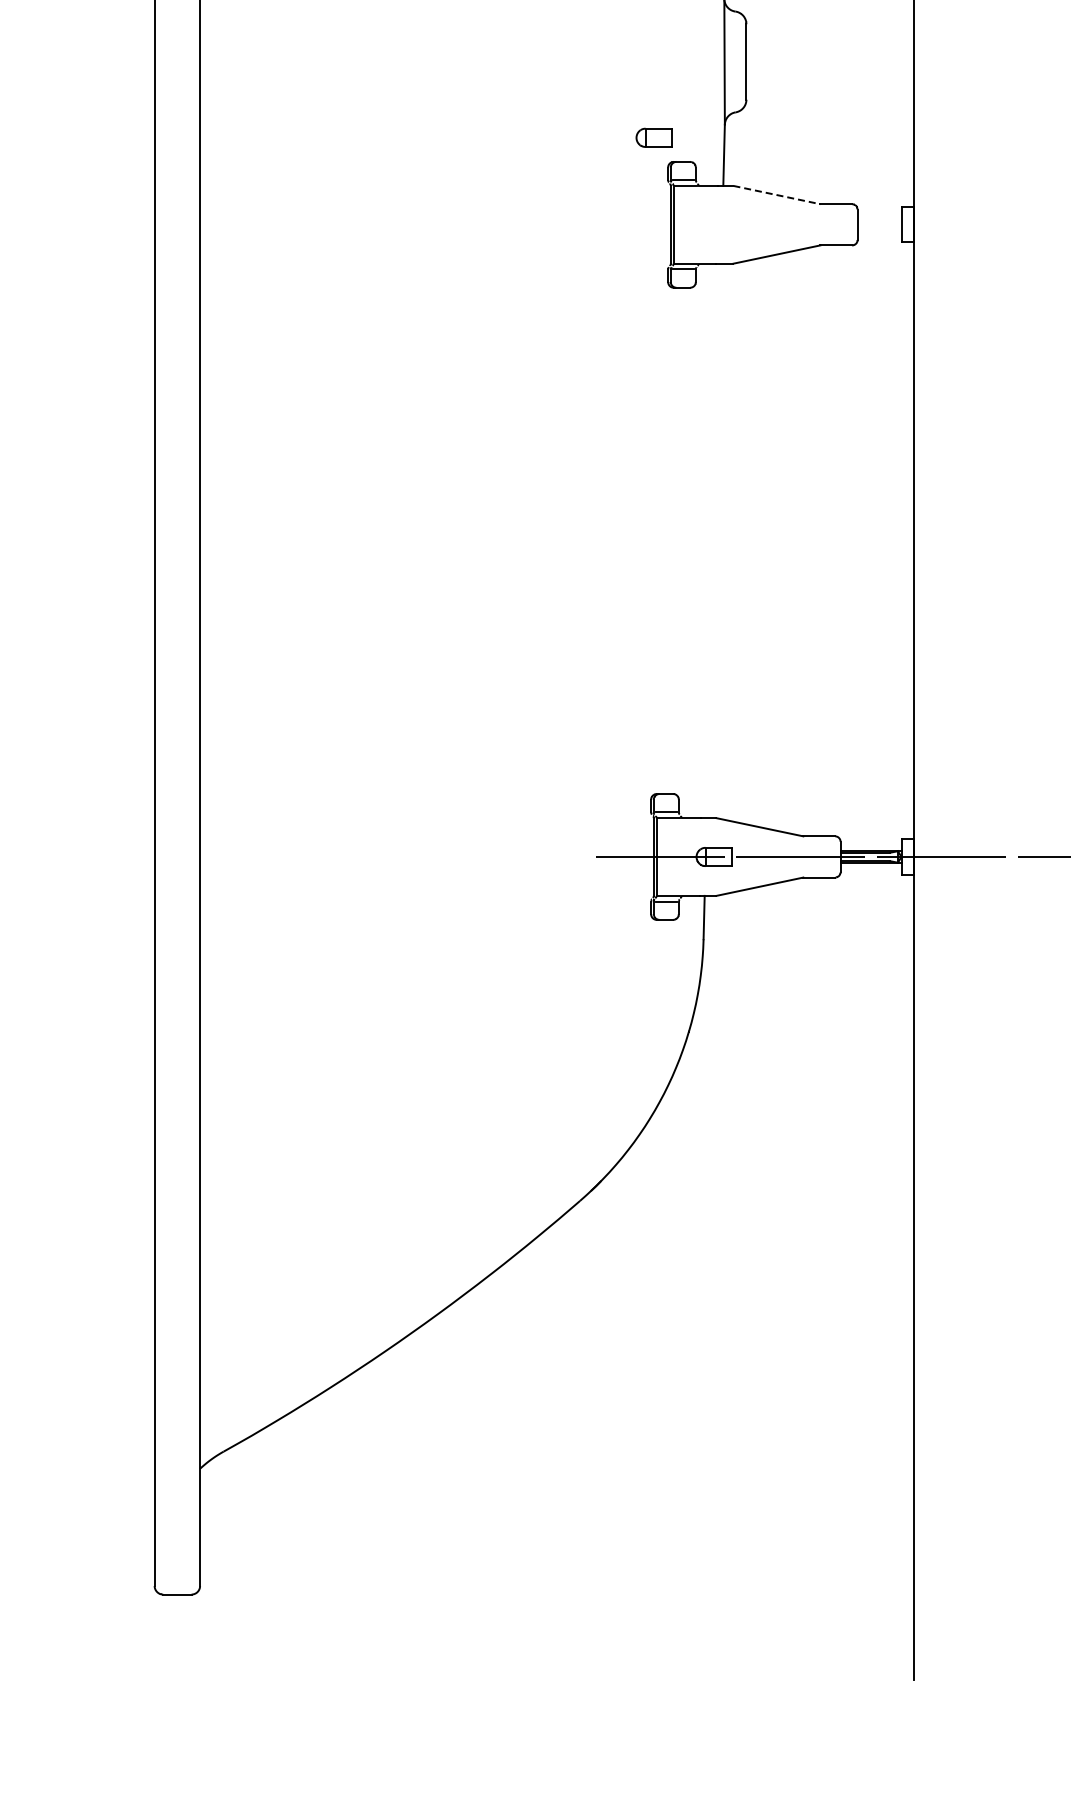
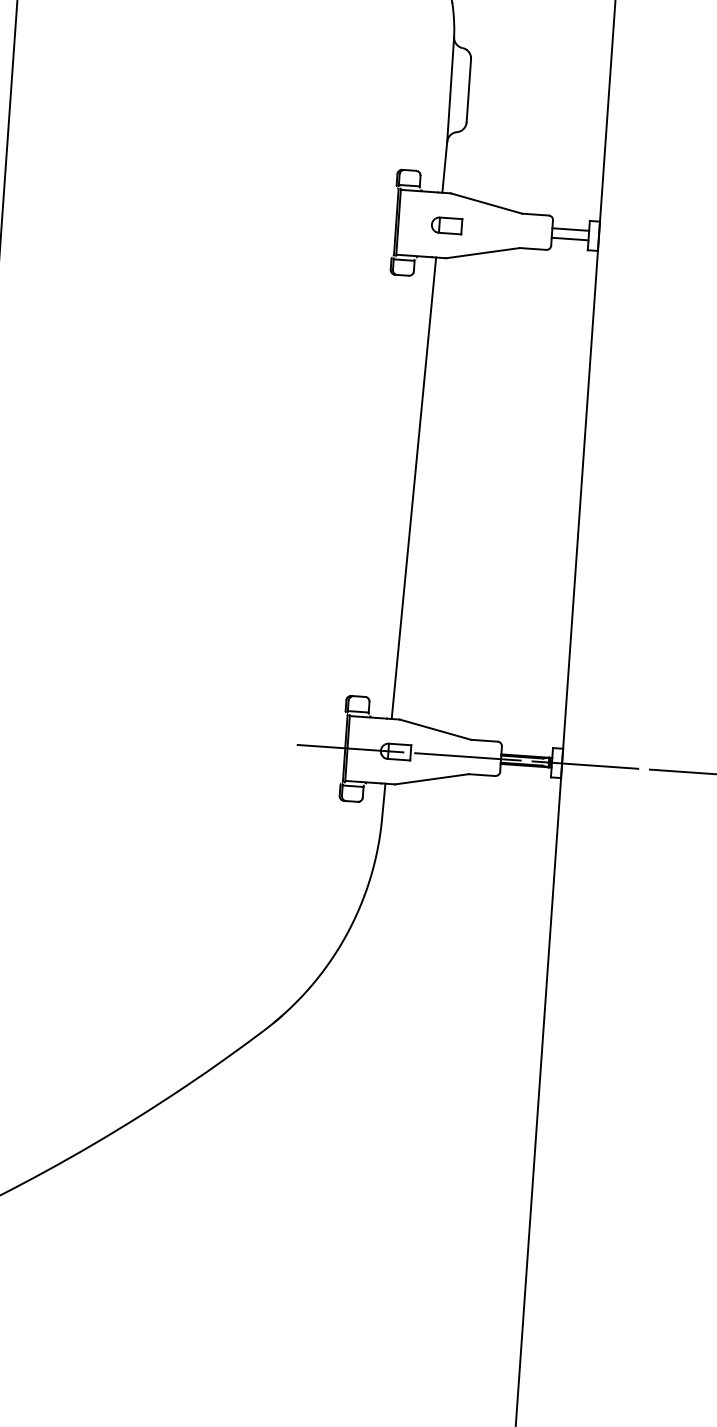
part: (653, 137) -> (446, 225), moved
line: (777, 195) -> (486, 203), dashed -> solid
line: (879, 219) -> (570, 229), added
line: (879, 230) -> (570, 239), added
line: (713, 540) -> (413, 487), added

